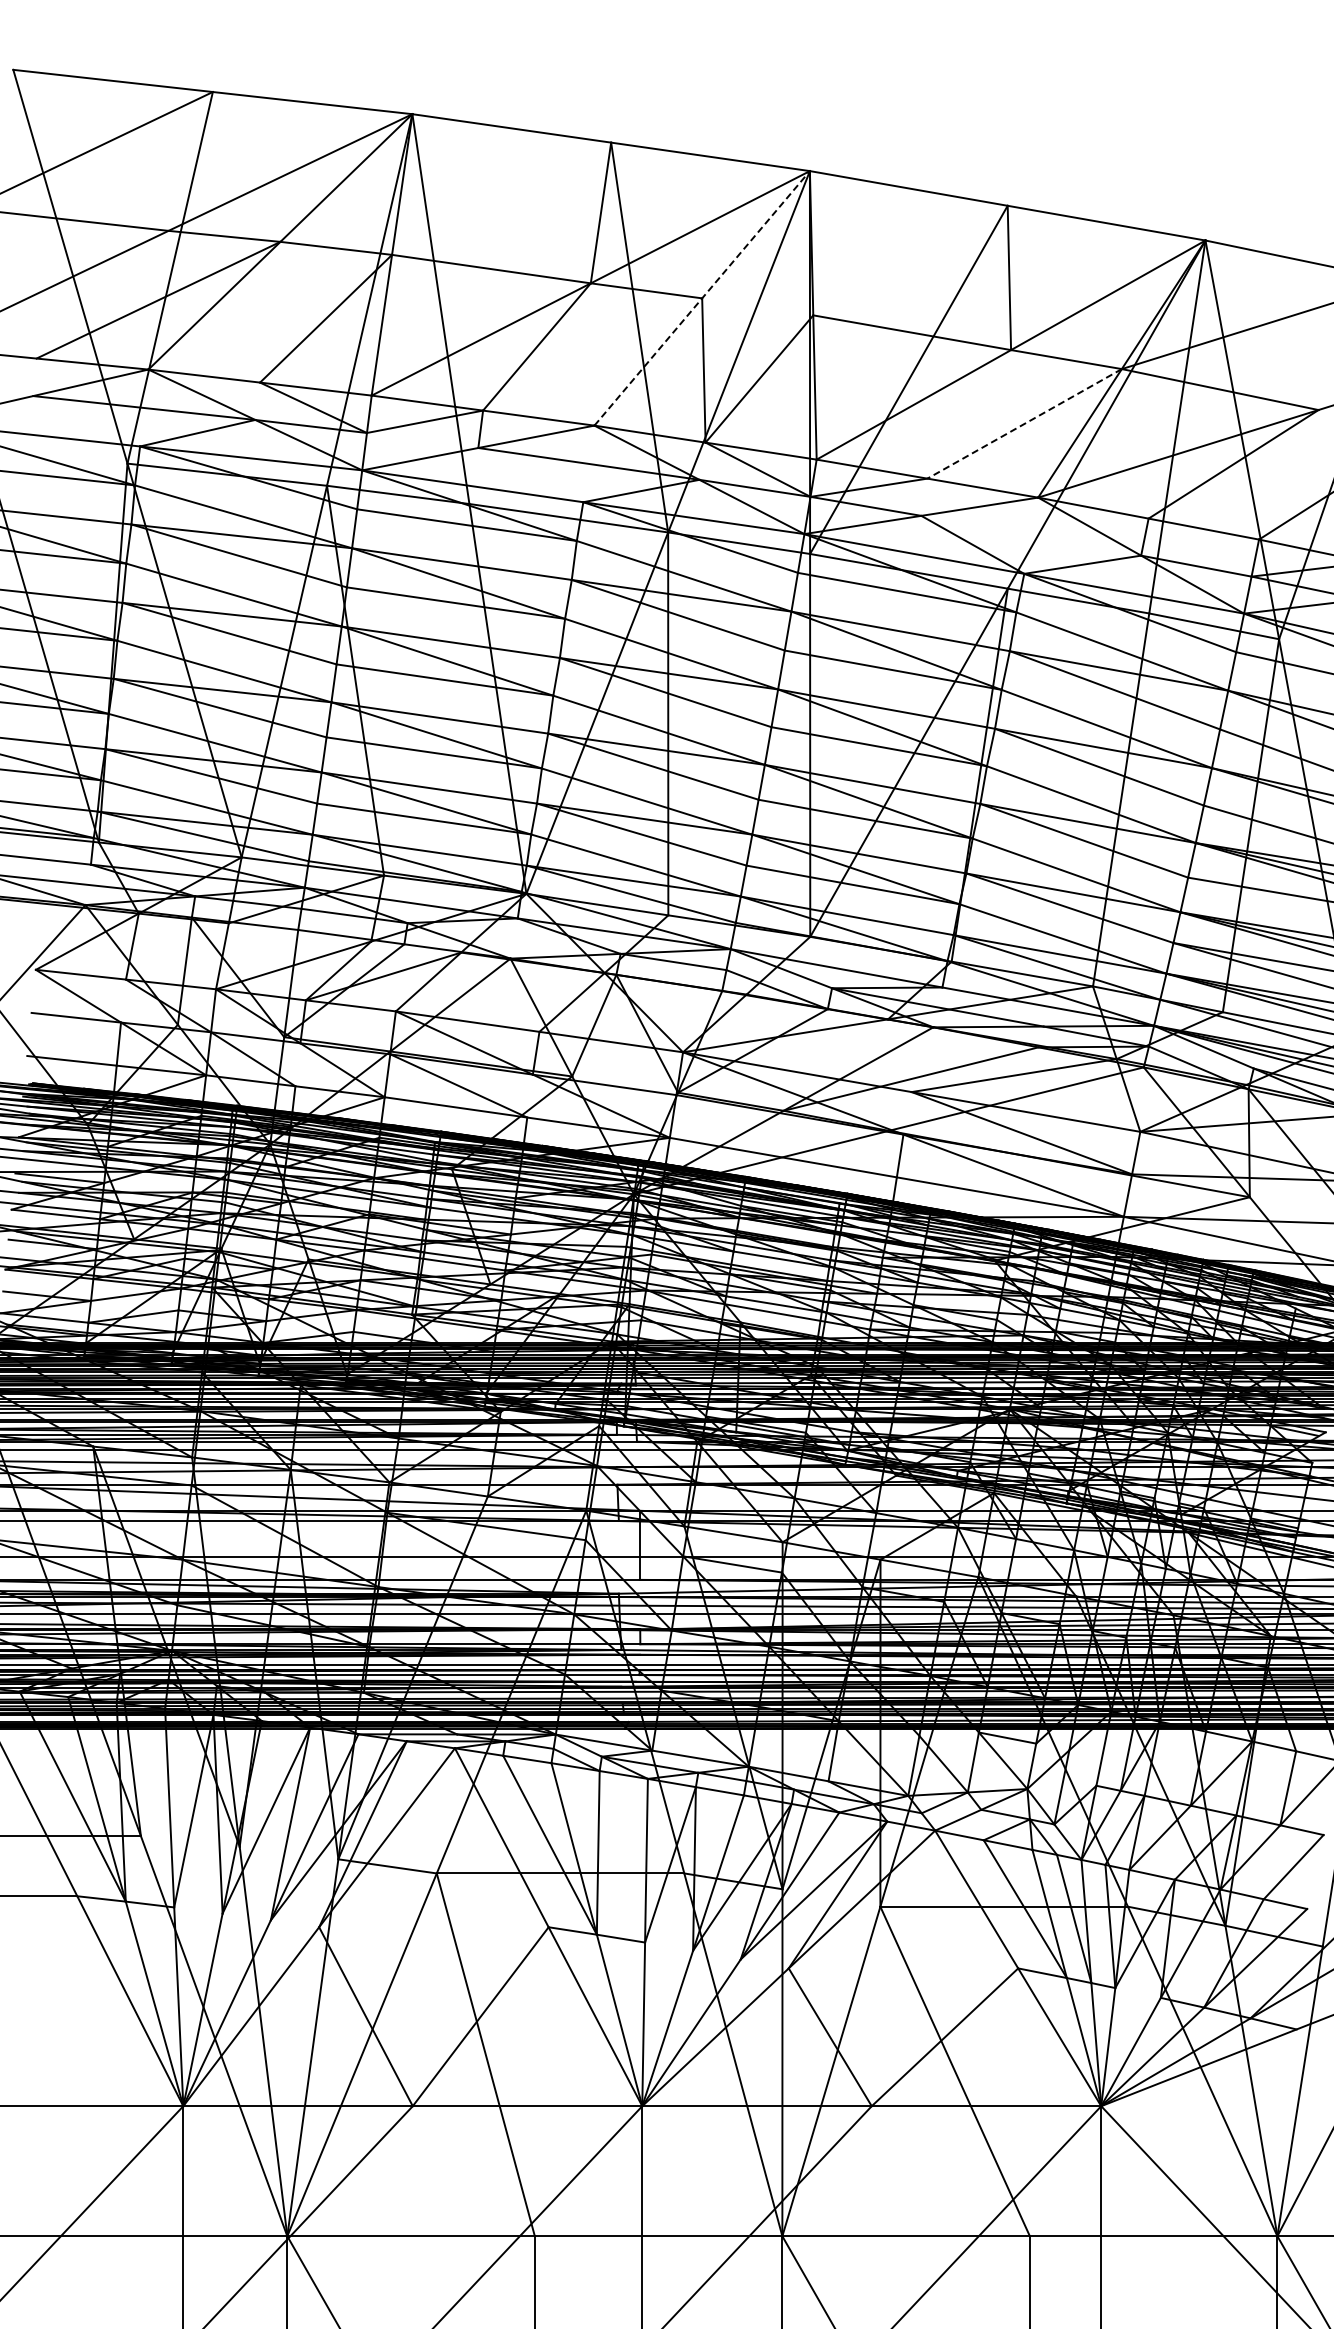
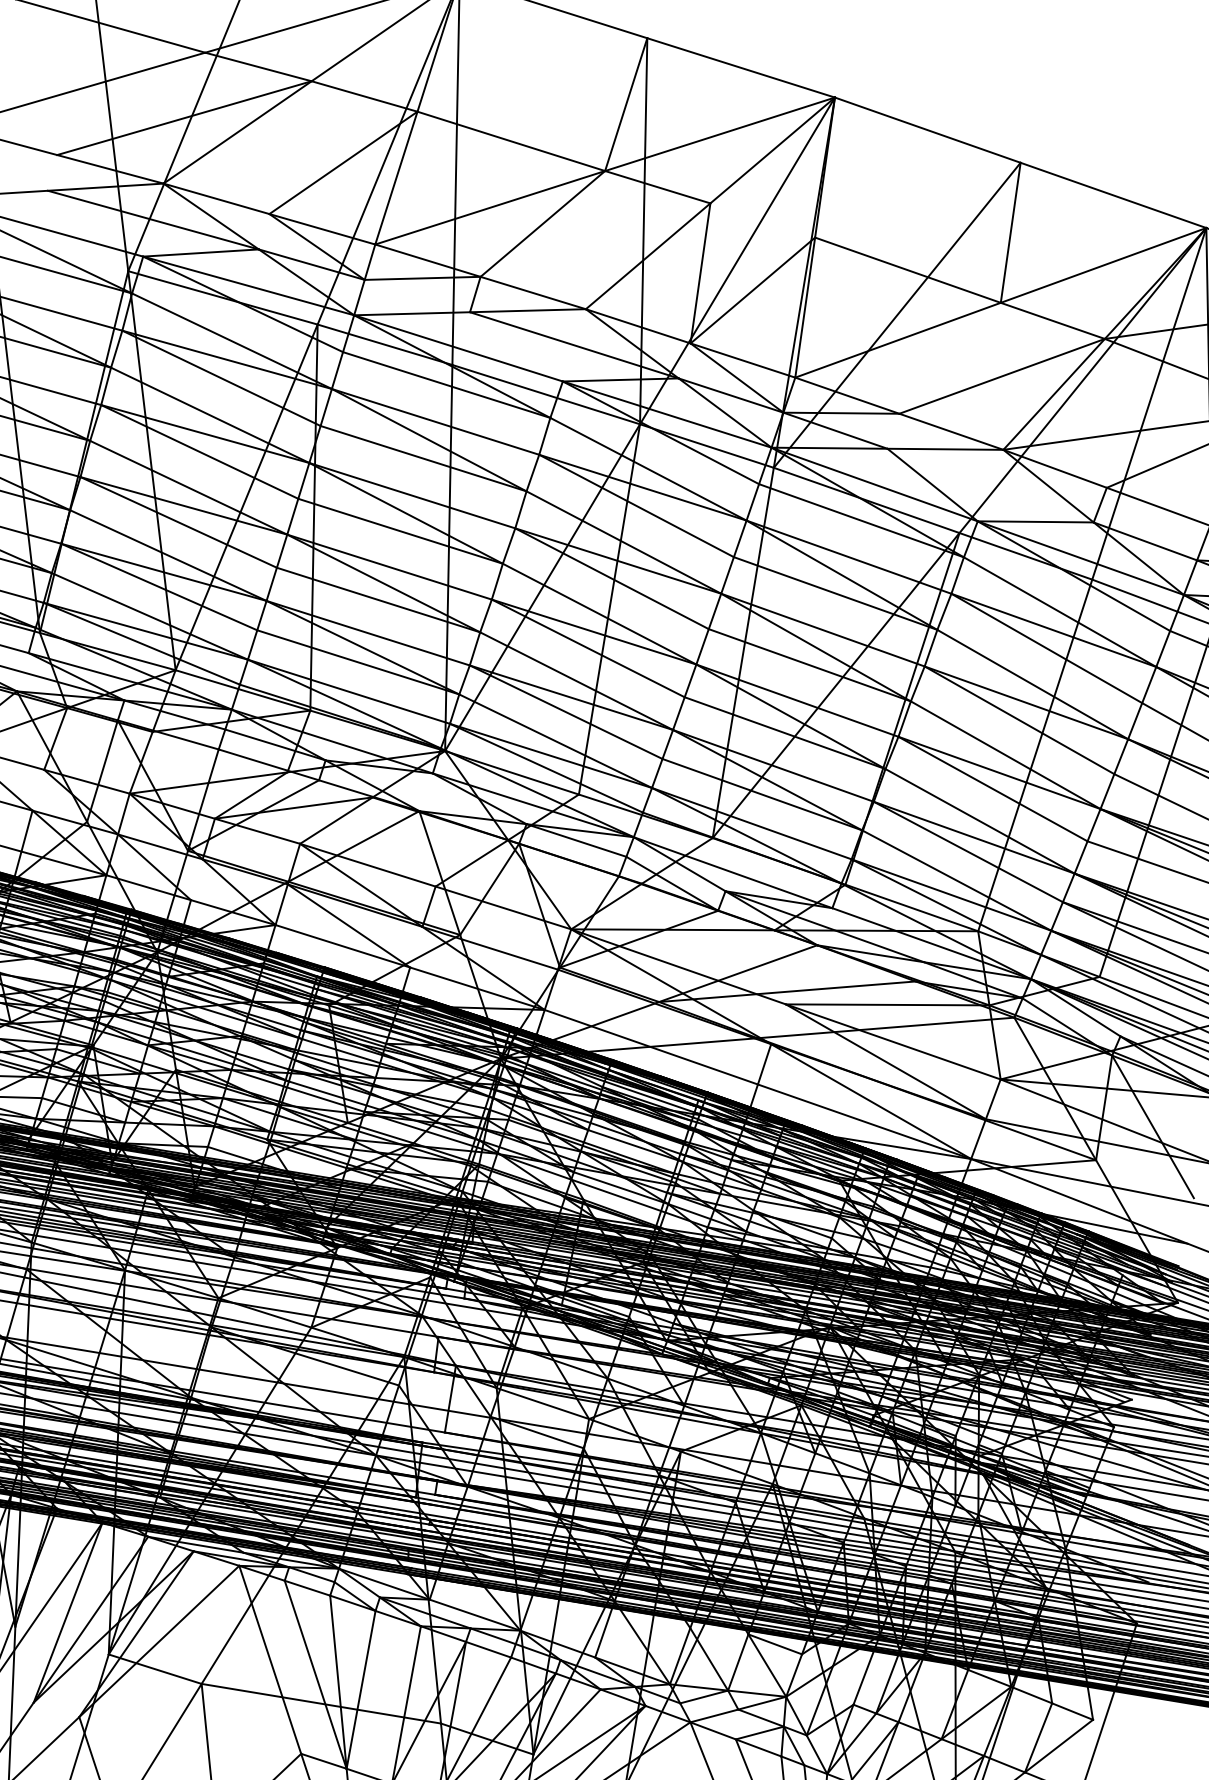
line: (702, 298) -> (710, 203), dashed -> solid
line: (1024, 423) -> (1002, 375), dashed -> solid

